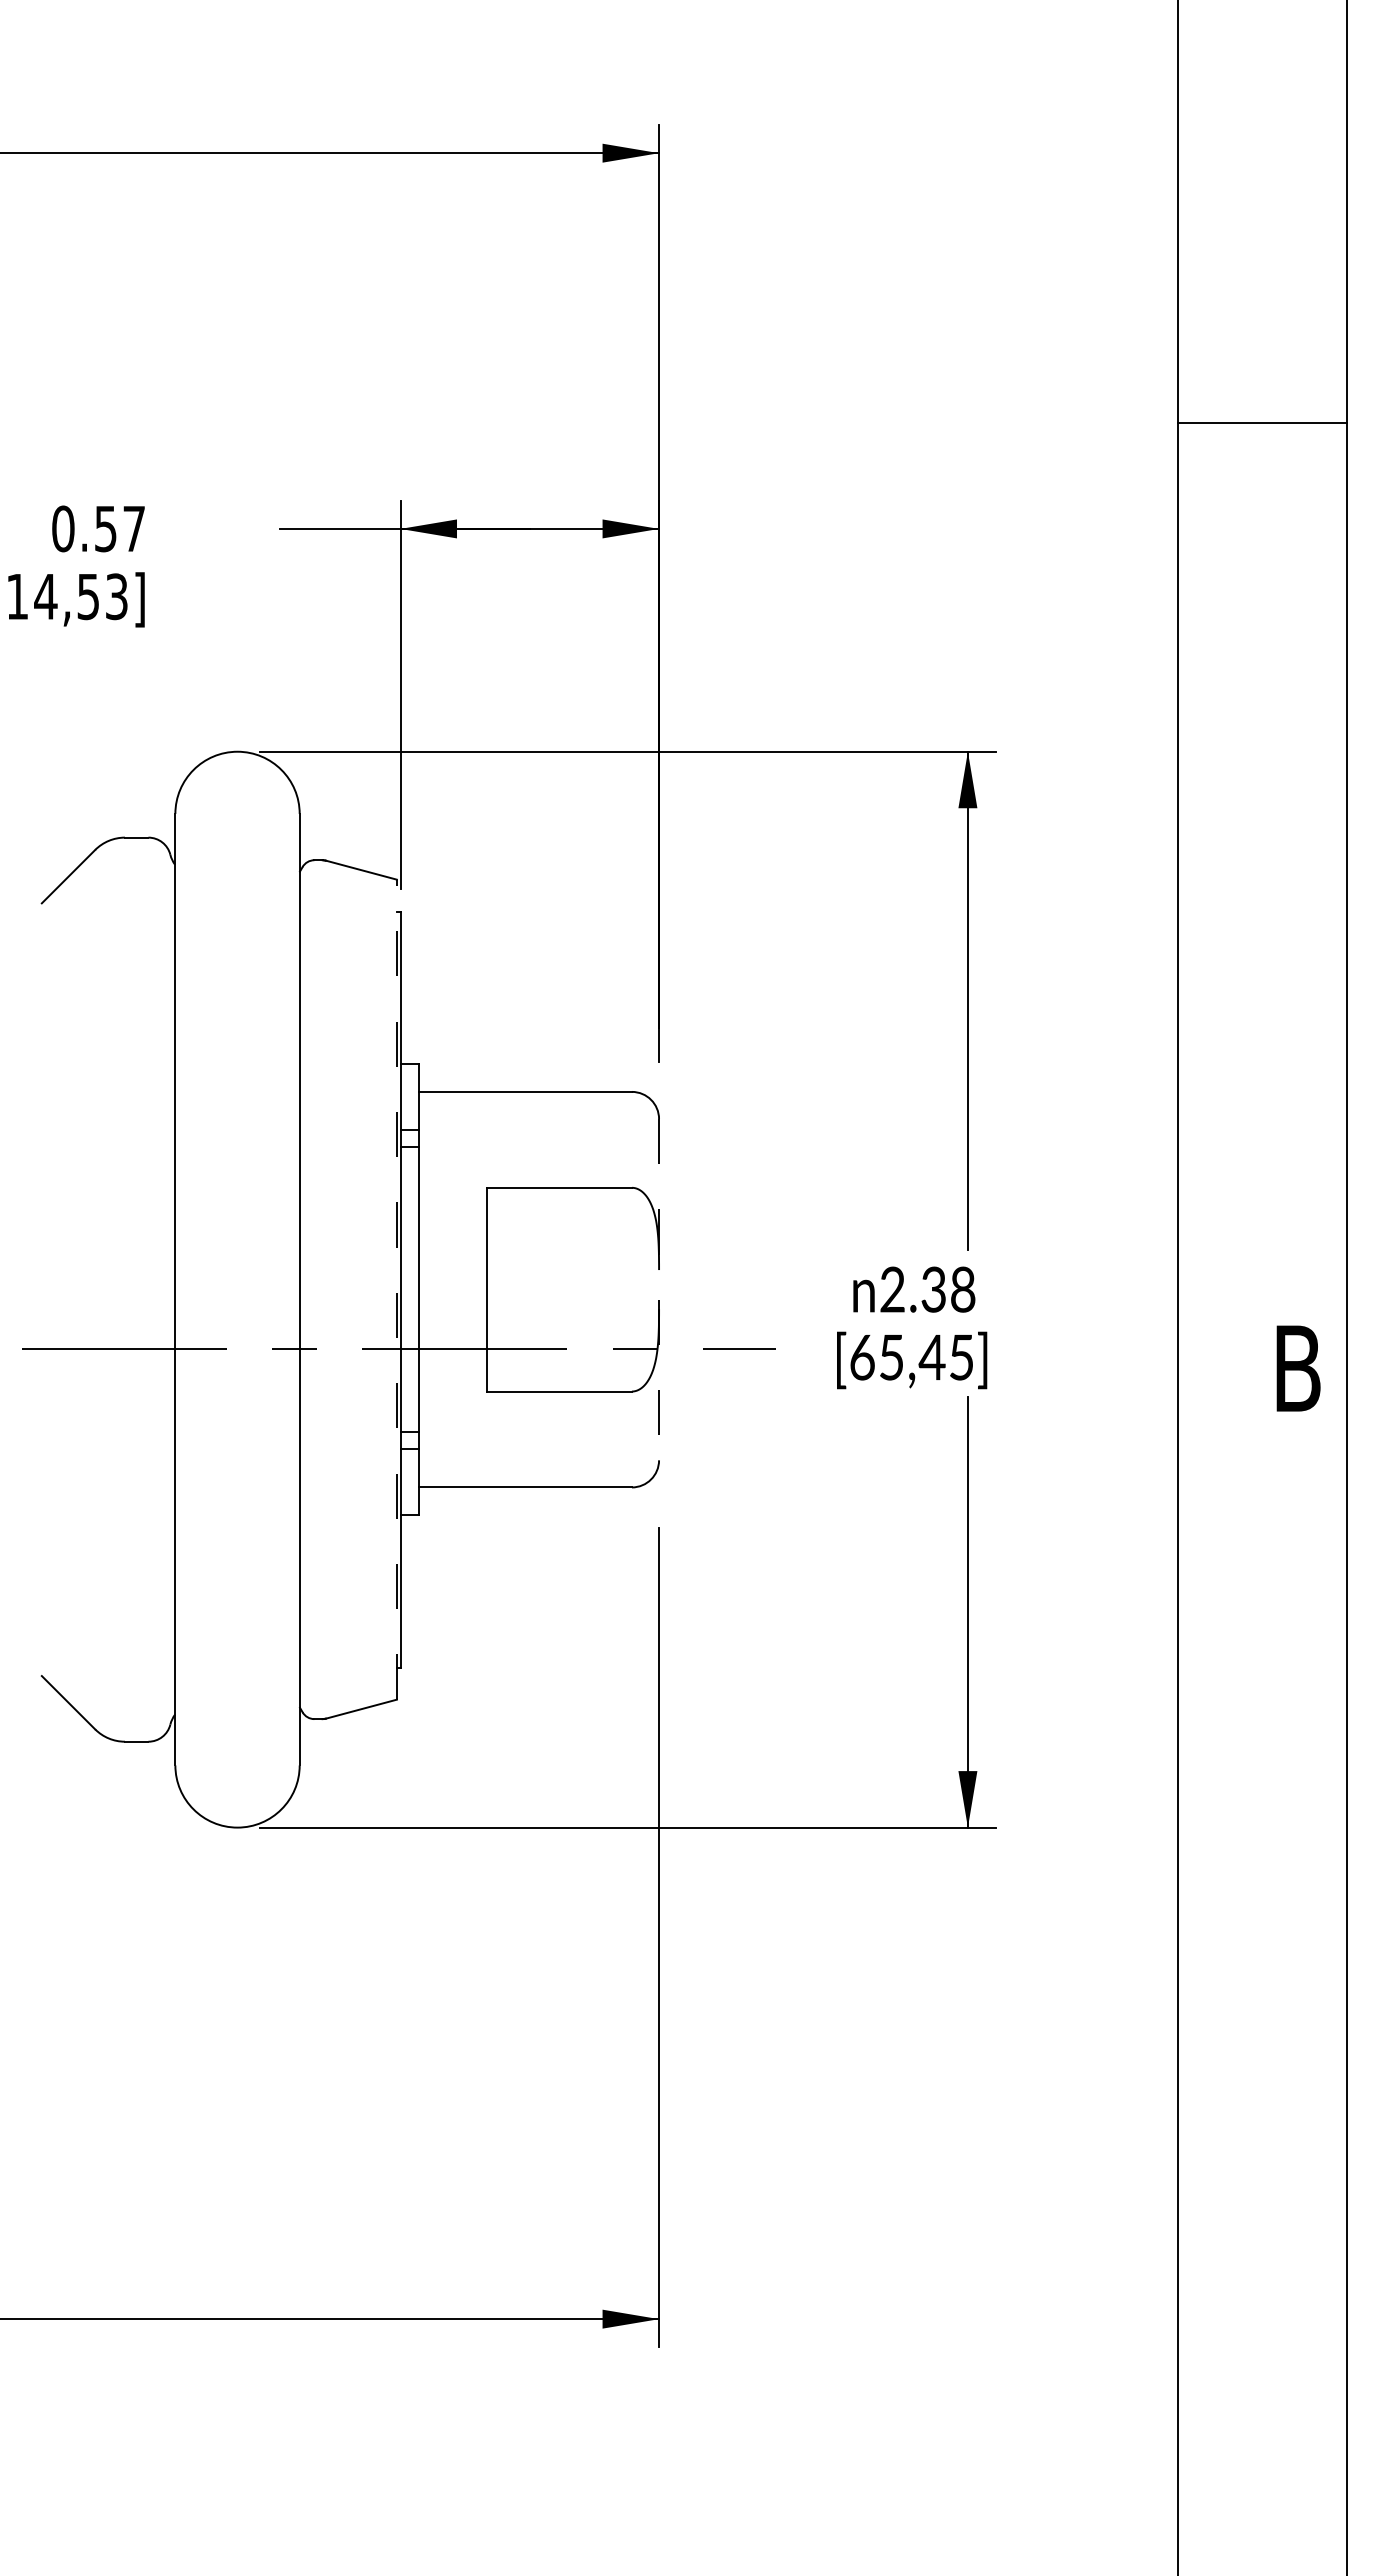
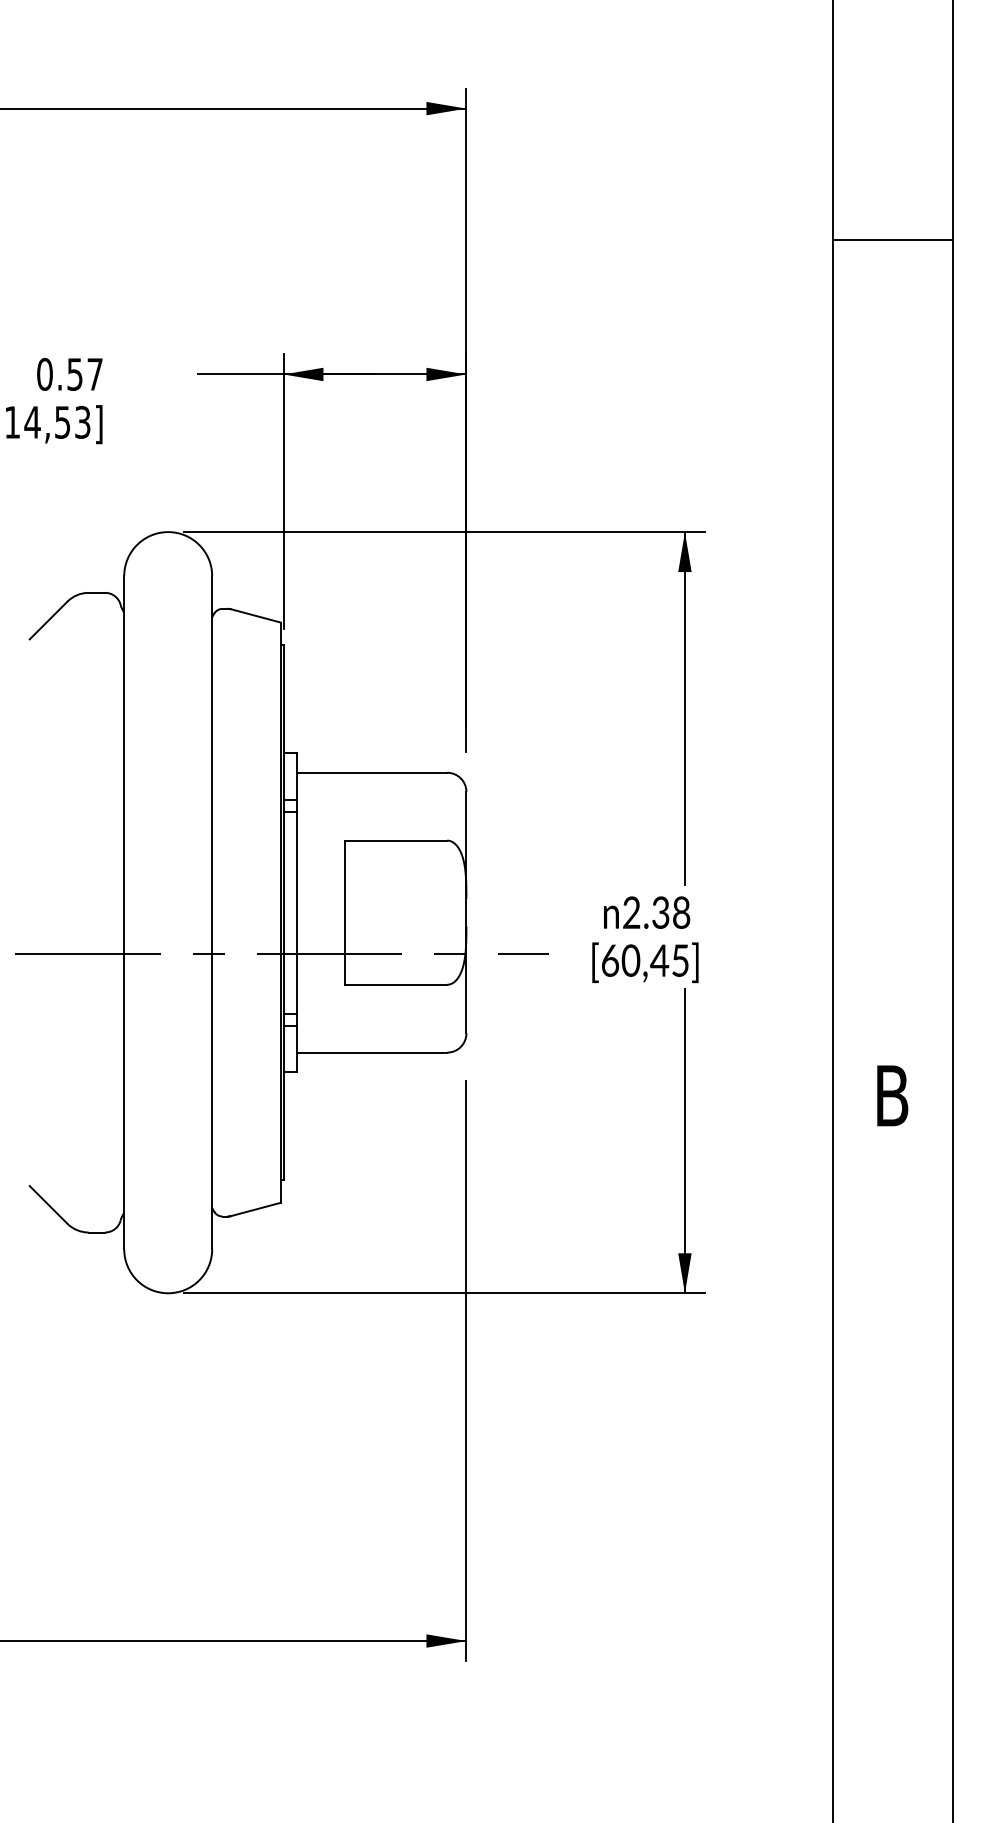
line: (1262, 422) -> (893, 239), moved
line: (396, 1289) -> (280, 912), dashed -> solid
line: (659, 1289) -> (466, 912), dashed -> solid
text: (891, 1357) -> (630, 960), [65,45] -> [60,45]
text: (1298, 1368) -> (892, 1095), moved

